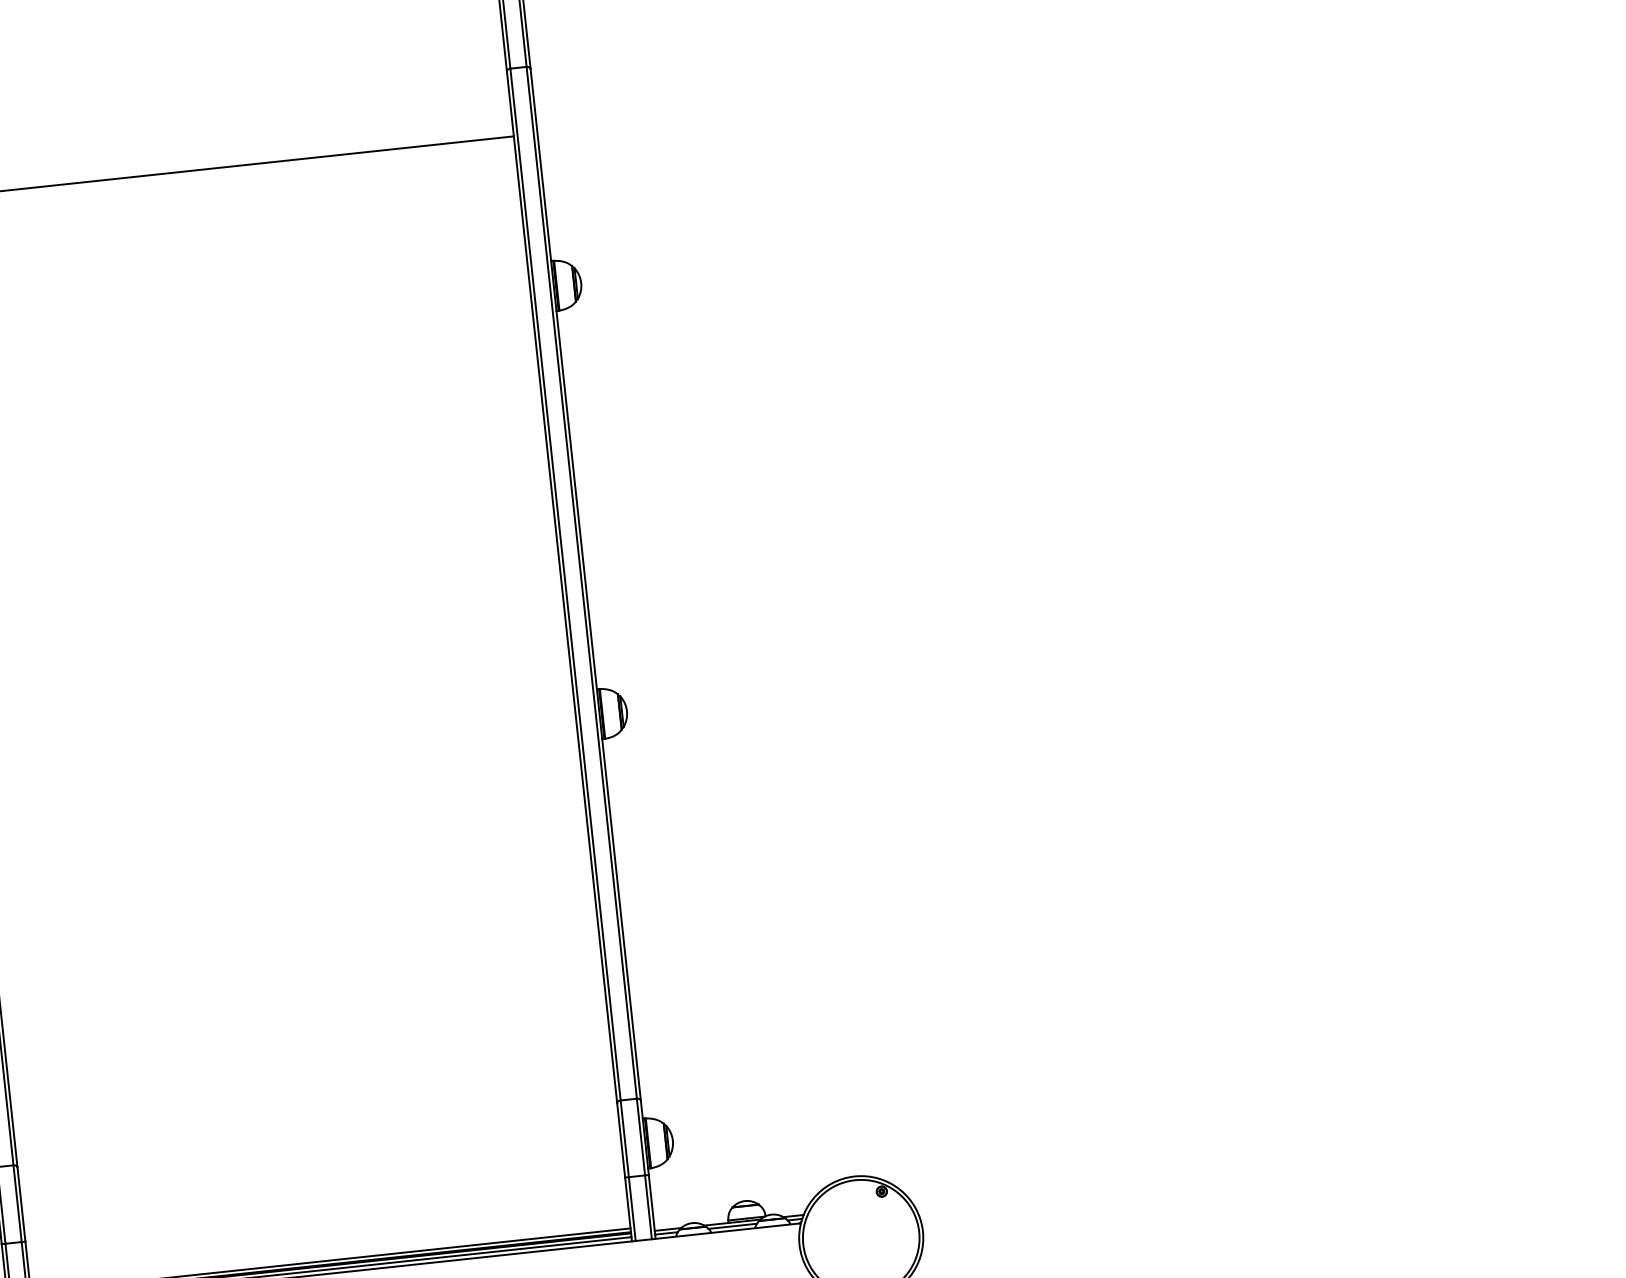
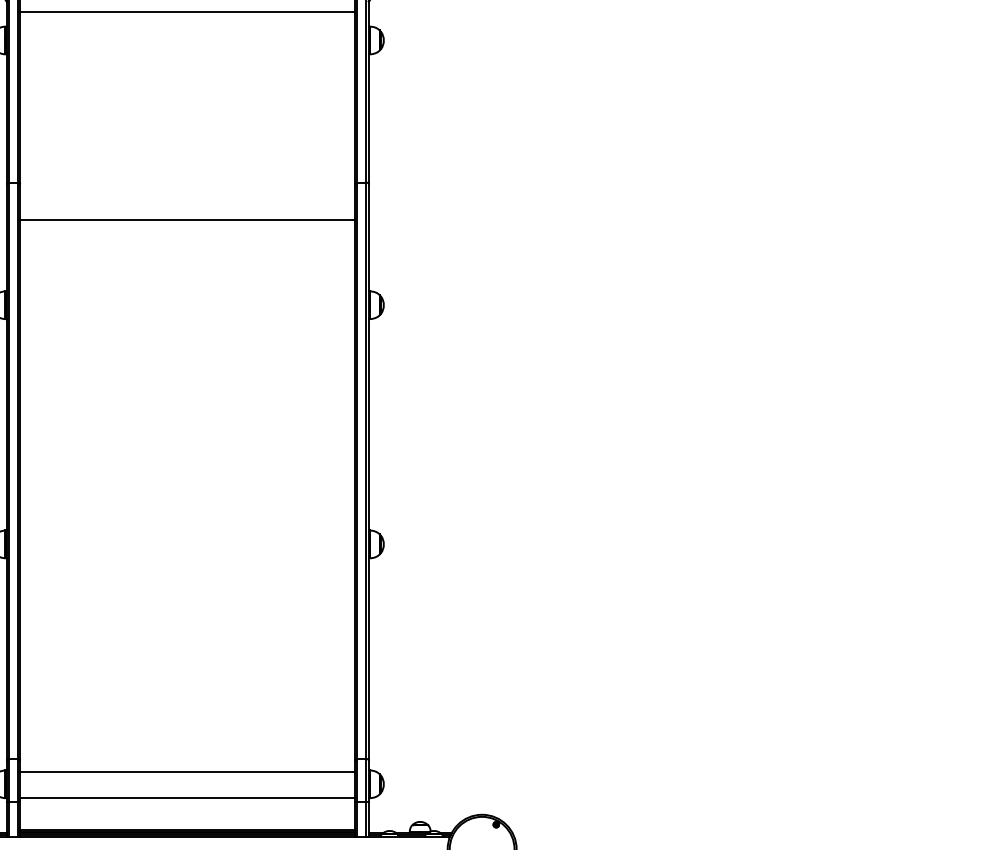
line: (319, 1157) -> (187, 772), added
line: (324, 1203) -> (187, 798), added

